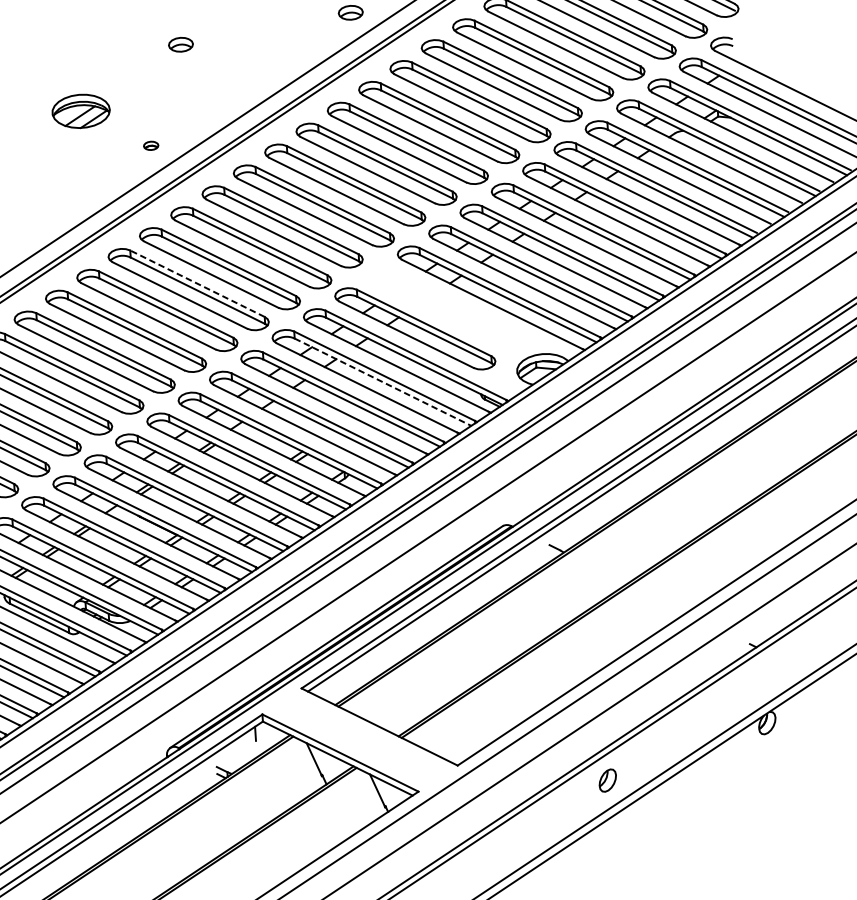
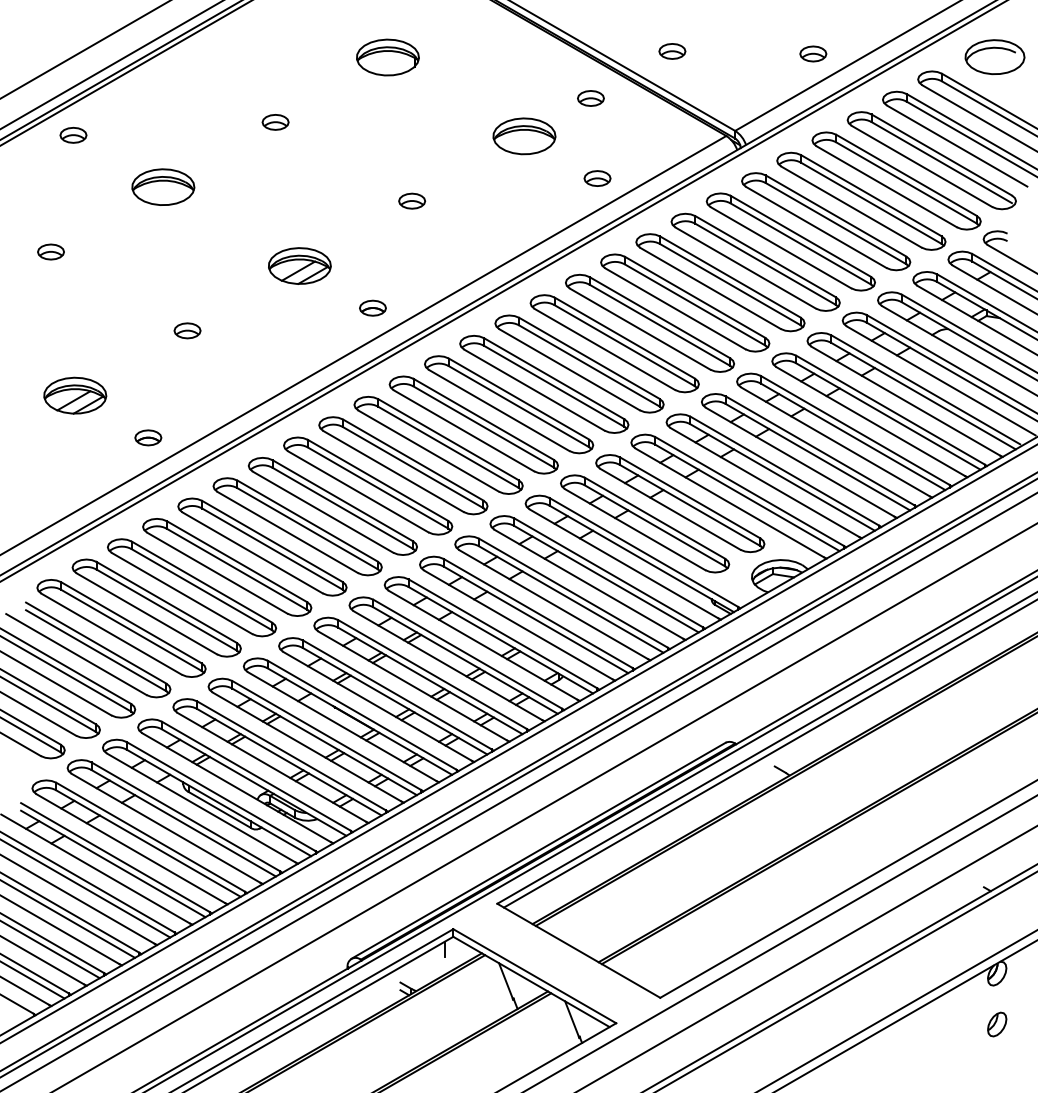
part: (150, 145) -> (372, 307), size x1.67
line: (196, 283) -> (412, 459), dashed -> solid
part: (446, 307) -> (680, 503), added
line: (383, 382) -> (606, 579), dashed -> solid
part: (608, 780) -> (997, 1024), moved

